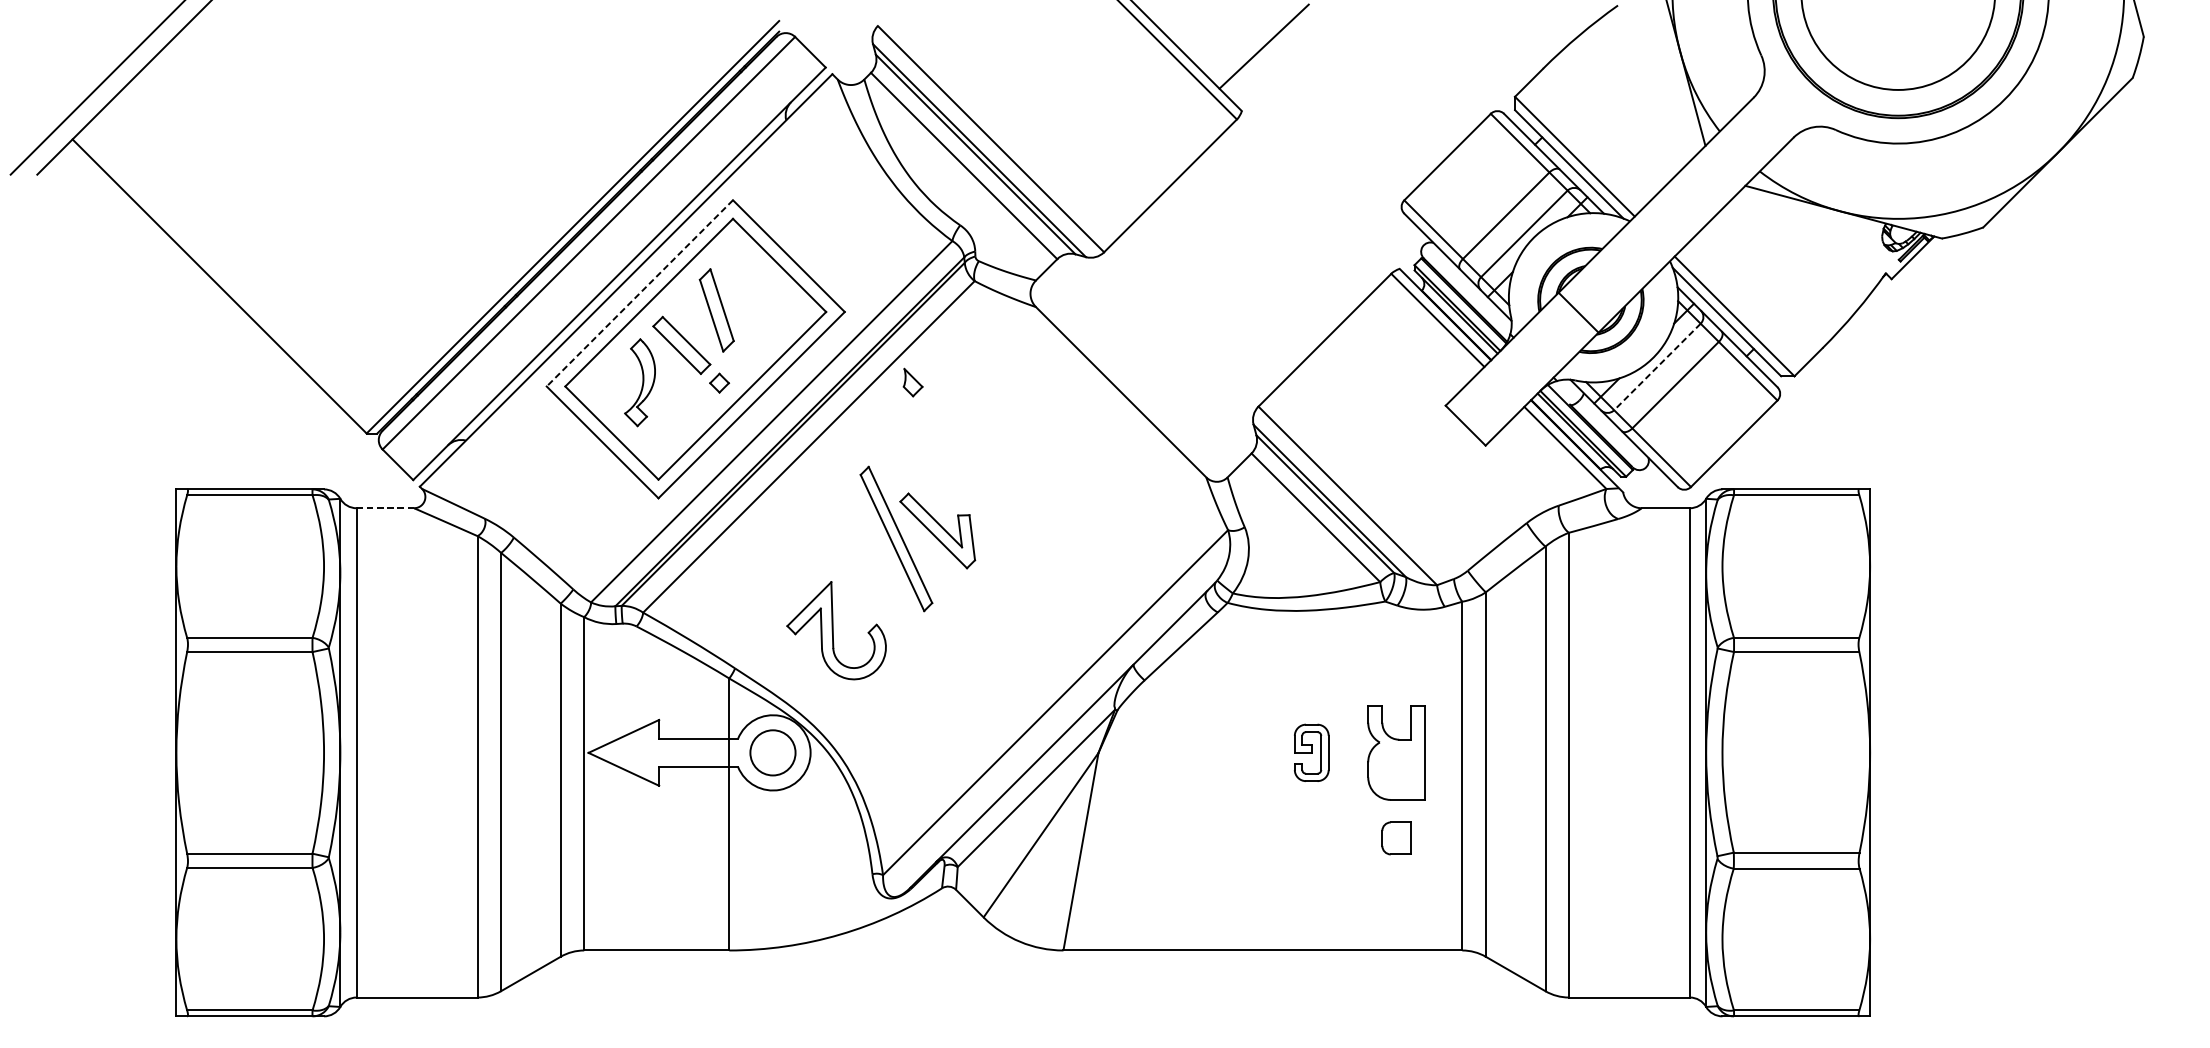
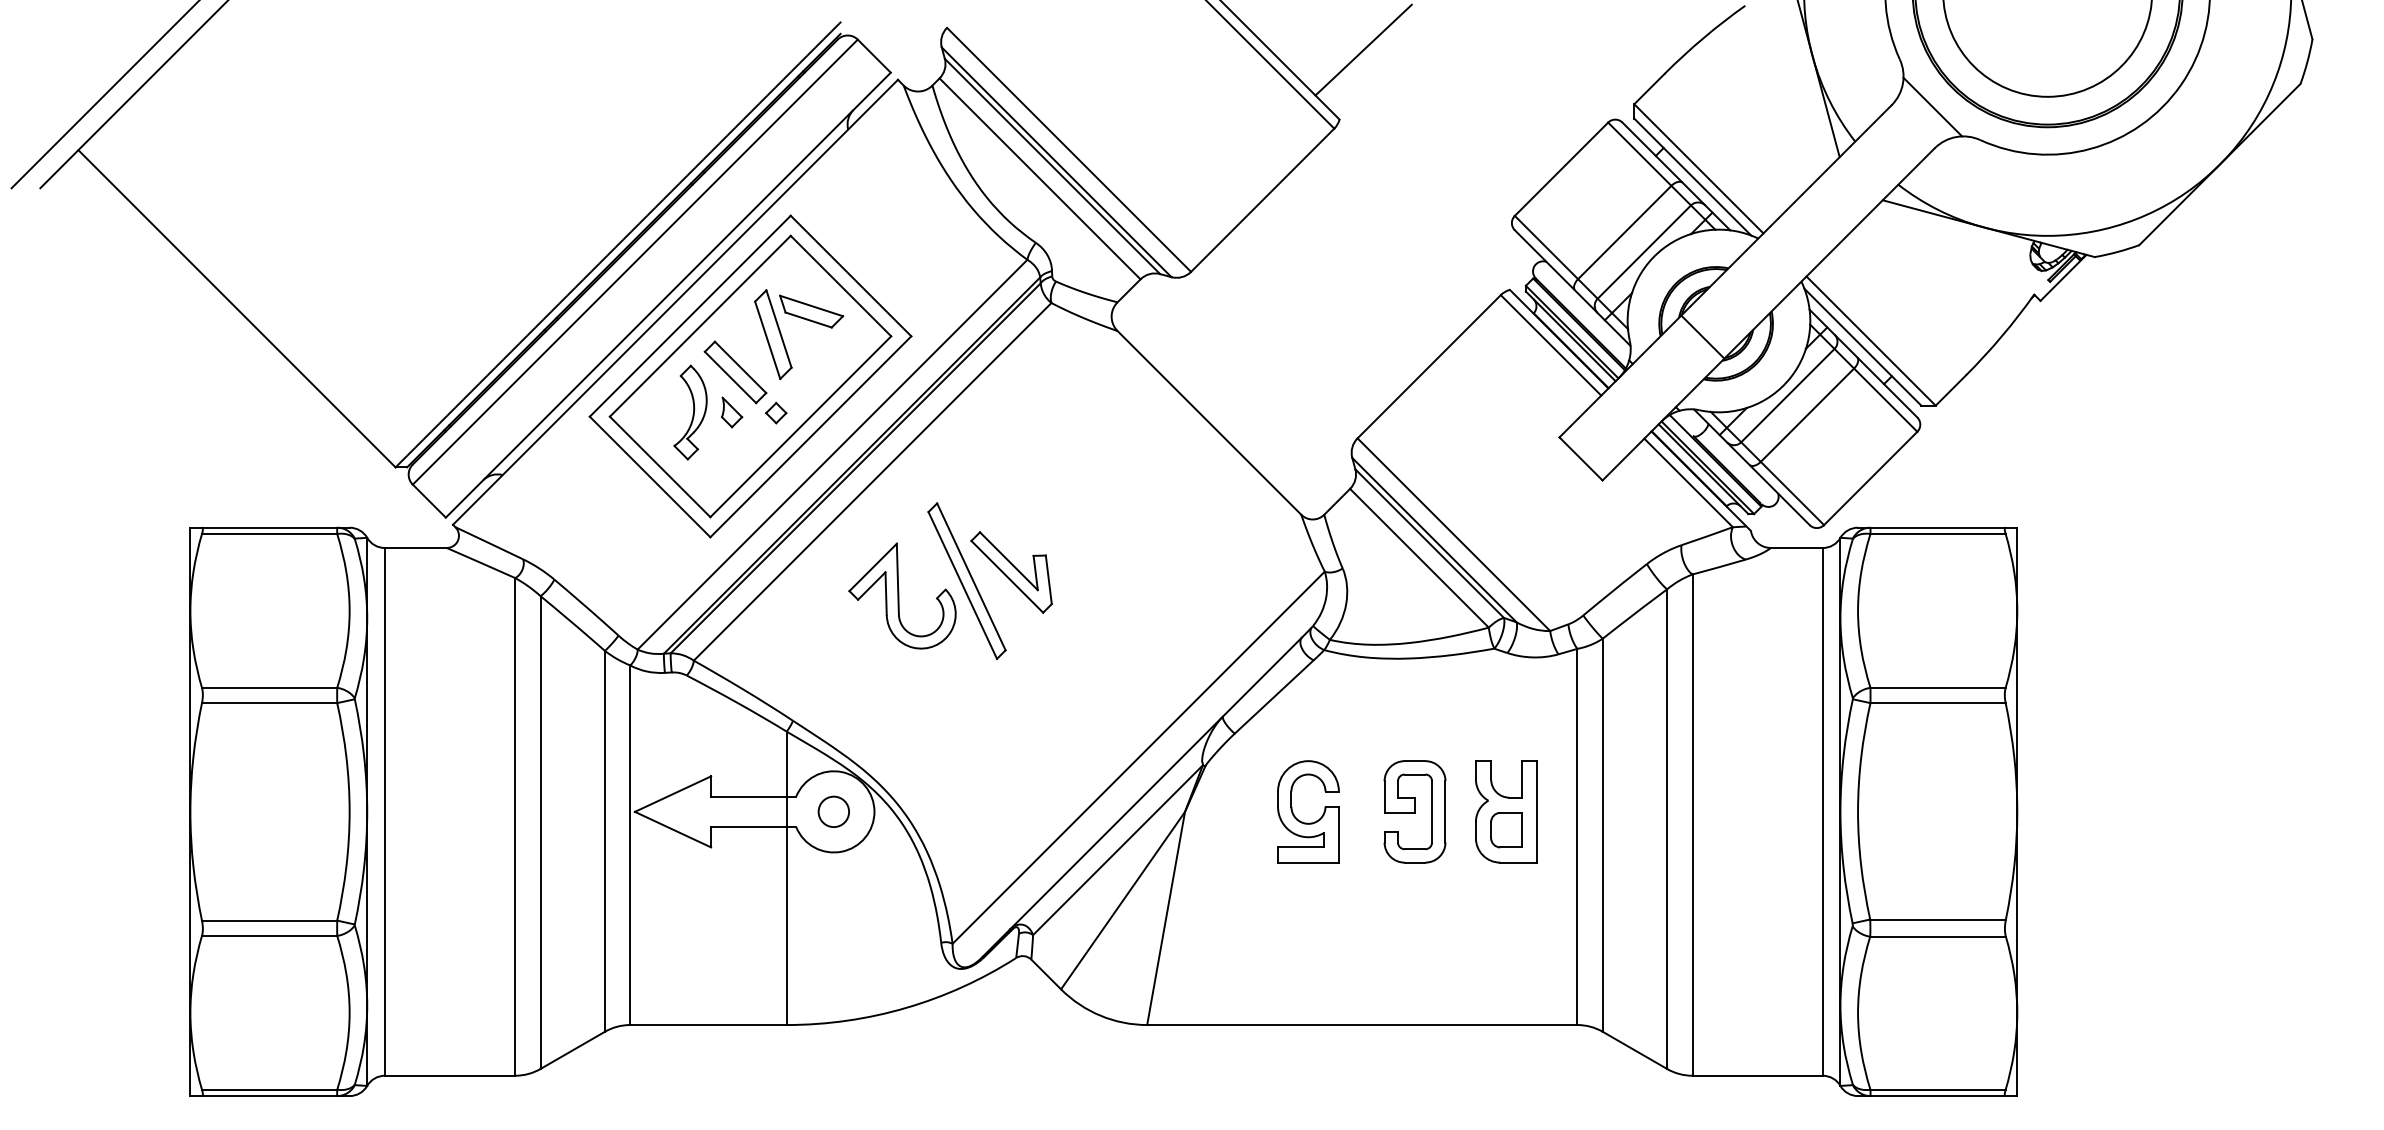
line: (1791, 98) -> (1932, 106), added
part: (752, 288) -> (811, 311), added
line: (639, 293) -> (689, 316), dashed -> solid
line: (1657, 366) -> (1787, 395), dashed -> solid
part: (913, 382) -> (732, 412), moved
line: (385, 508) -> (415, 548), dashed -> solid
part: (836, 630) -> (902, 595), moved
circle: (772, 752) -> (833, 811), size x0.62
part: (1311, 752) -> (1414, 811), size x1.67
part: (1212, 762) -> (1307, 822), added
part: (1396, 838) -> (1506, 830), moved

